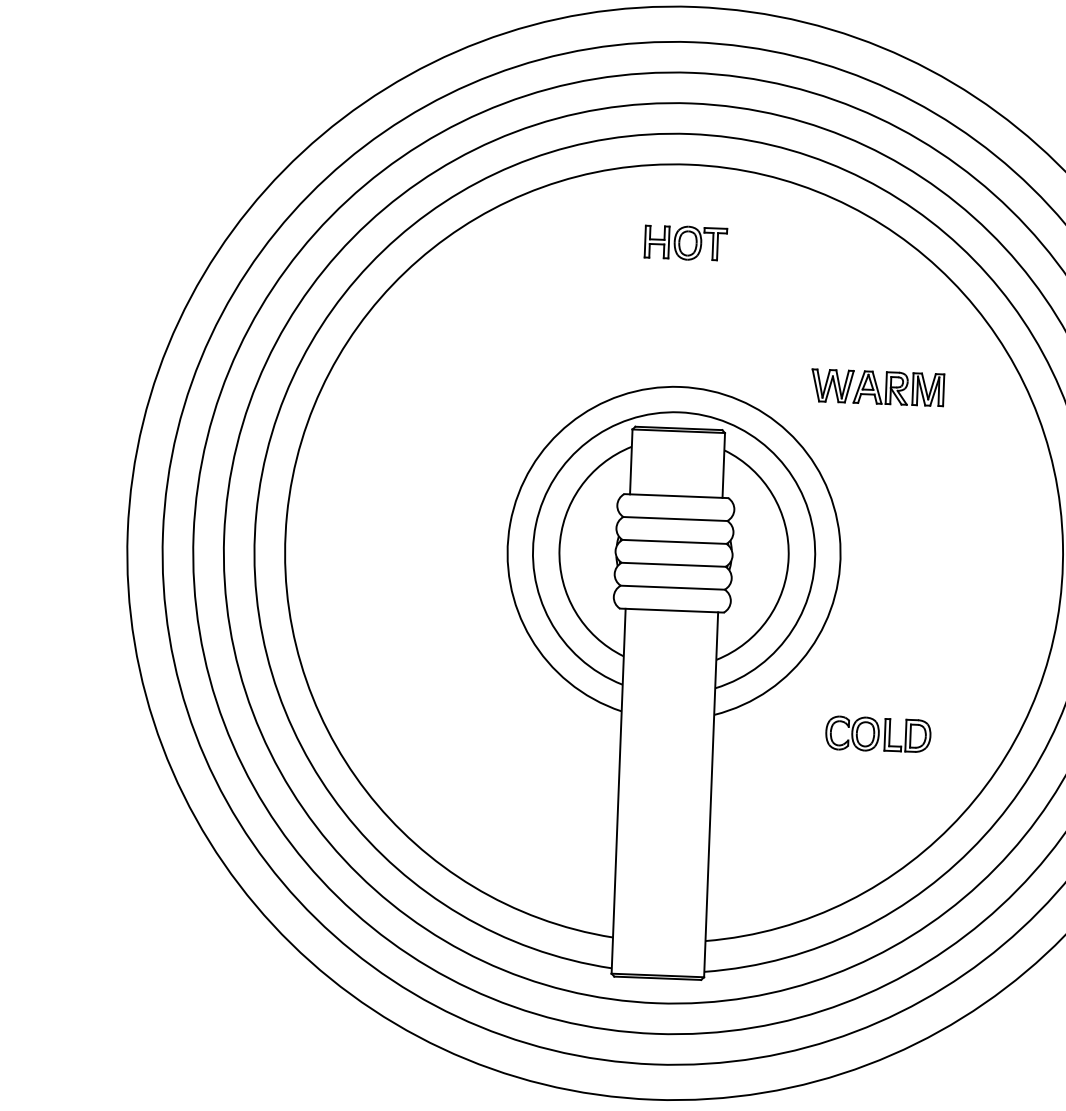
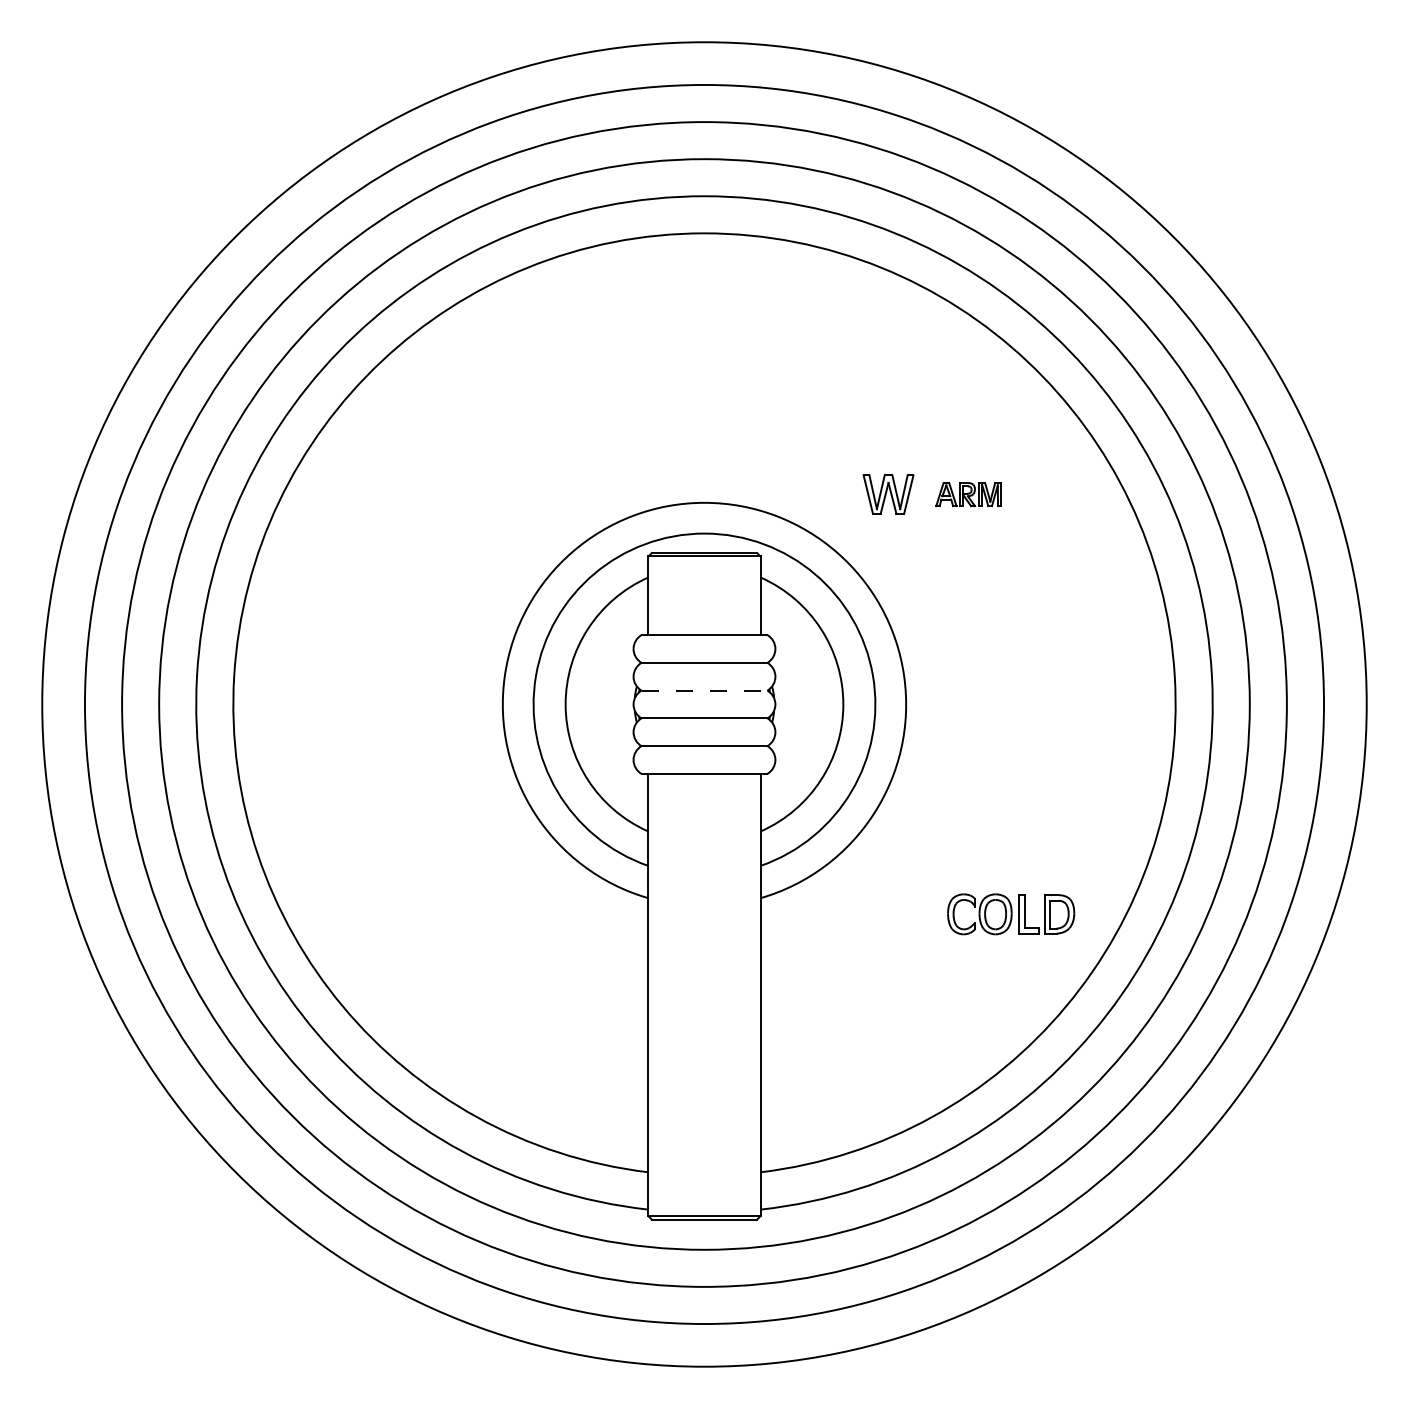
part: (686, 243) -> (704, 328), removed
part: (898, 388) -> (968, 494), size x0.6
line: (674, 541) -> (704, 690), solid -> dashed
part: (878, 734) -> (1011, 914), moved

